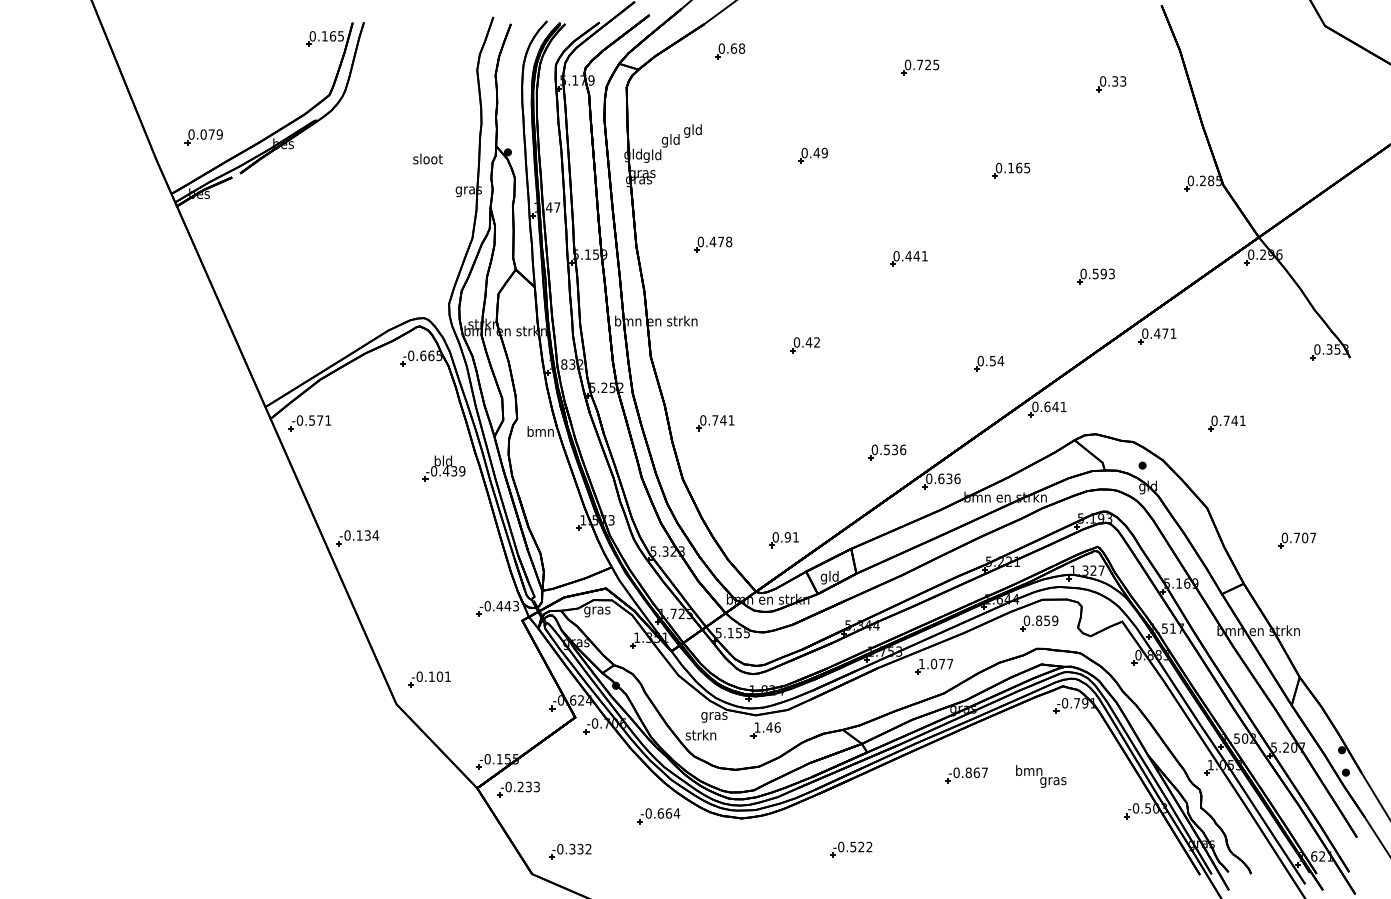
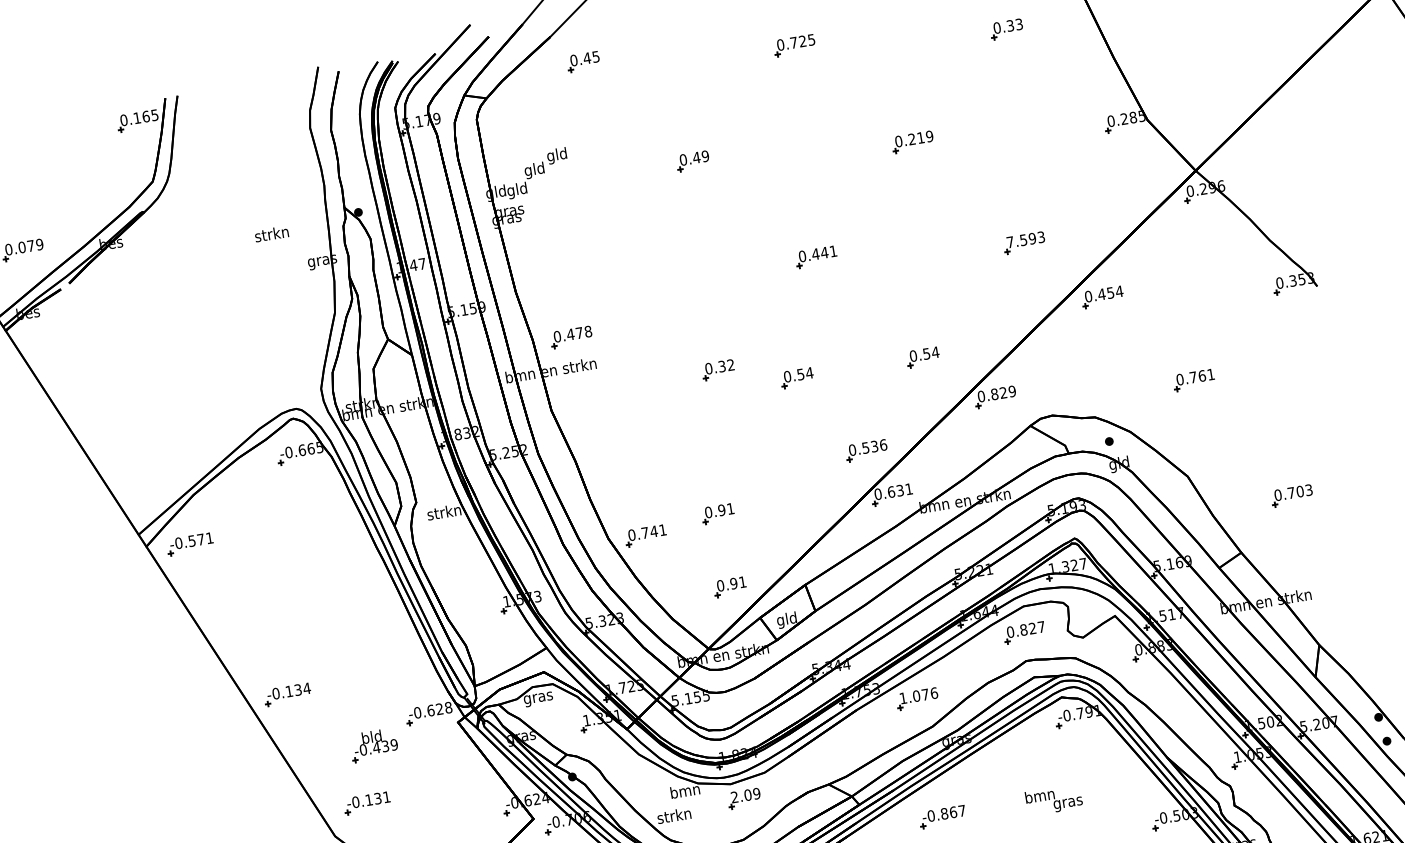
text: (737, 48) -> (591, 57), 0.68 -> 0.45
text: (427, 158) -> (271, 233), sloot -> strkn
text: (1019, 167) -> (921, 137), 0.165 -> 0.219
part: (713, 244) -> (571, 337), moved
text: (1083, 273) -> (1010, 241), 0.593 -> 7.593
text: (1169, 333) -> (1115, 292), 0.471 -> 0.454
text: (808, 342) -> (721, 366), 0.42 -> 0.32
part: (874, 363) -> (797, 377), added
text: (1055, 406) -> (1003, 392), 0.641 -> 0.829
text: (1234, 420) -> (1201, 375), 0.741 -> 0.761
part: (715, 423) -> (645, 536), moved
text: (540, 431) -> (444, 512), bmn -> strkn
part: (887, 452) -> (866, 450), moved
part: (443, 468) -> (373, 745), moved
part: (783, 473) -> (717, 514), added
text: (957, 478) -> (909, 488), 0.636 -> 0.631
text: (1313, 537) -> (1309, 489), 0.707 -> 0.703
part: (357, 538) -> (287, 695), moved
text: (507, 605) -> (439, 708), -0.443 -> -0.628
text: (1051, 620) -> (1037, 627), 0.859 -> 0.827
text: (950, 663) -> (934, 692), 1.077 -> 1.076
text: (439, 676) -> (377, 798), -0.101 -> -0.131
text: (714, 715) -> (685, 791), gras -> bmn
text: (767, 727) -> (745, 795), 1.46 -> 2.09
part: (966, 775) -> (942, 817), moved

